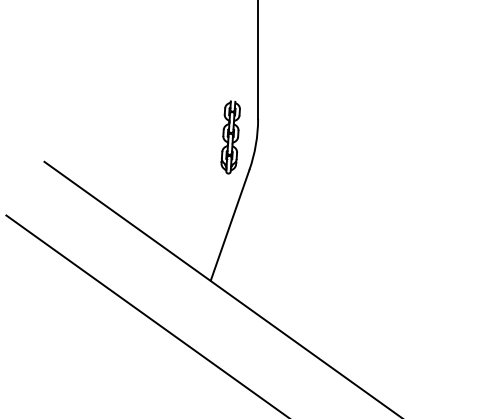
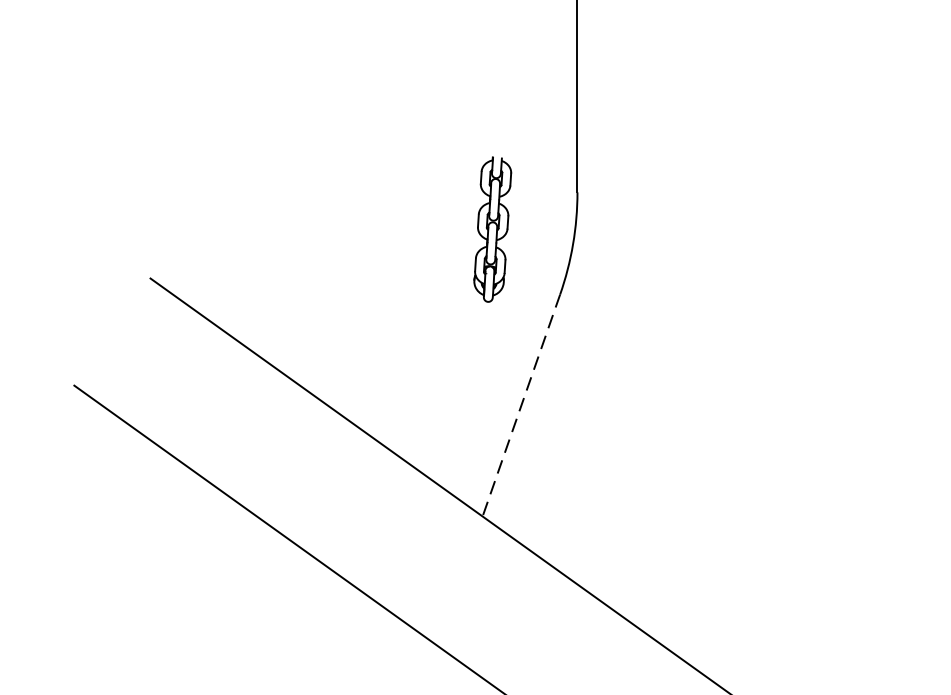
part: (230, 137) -> (492, 229), moved
line: (230, 224) -> (522, 403), solid -> dashed

